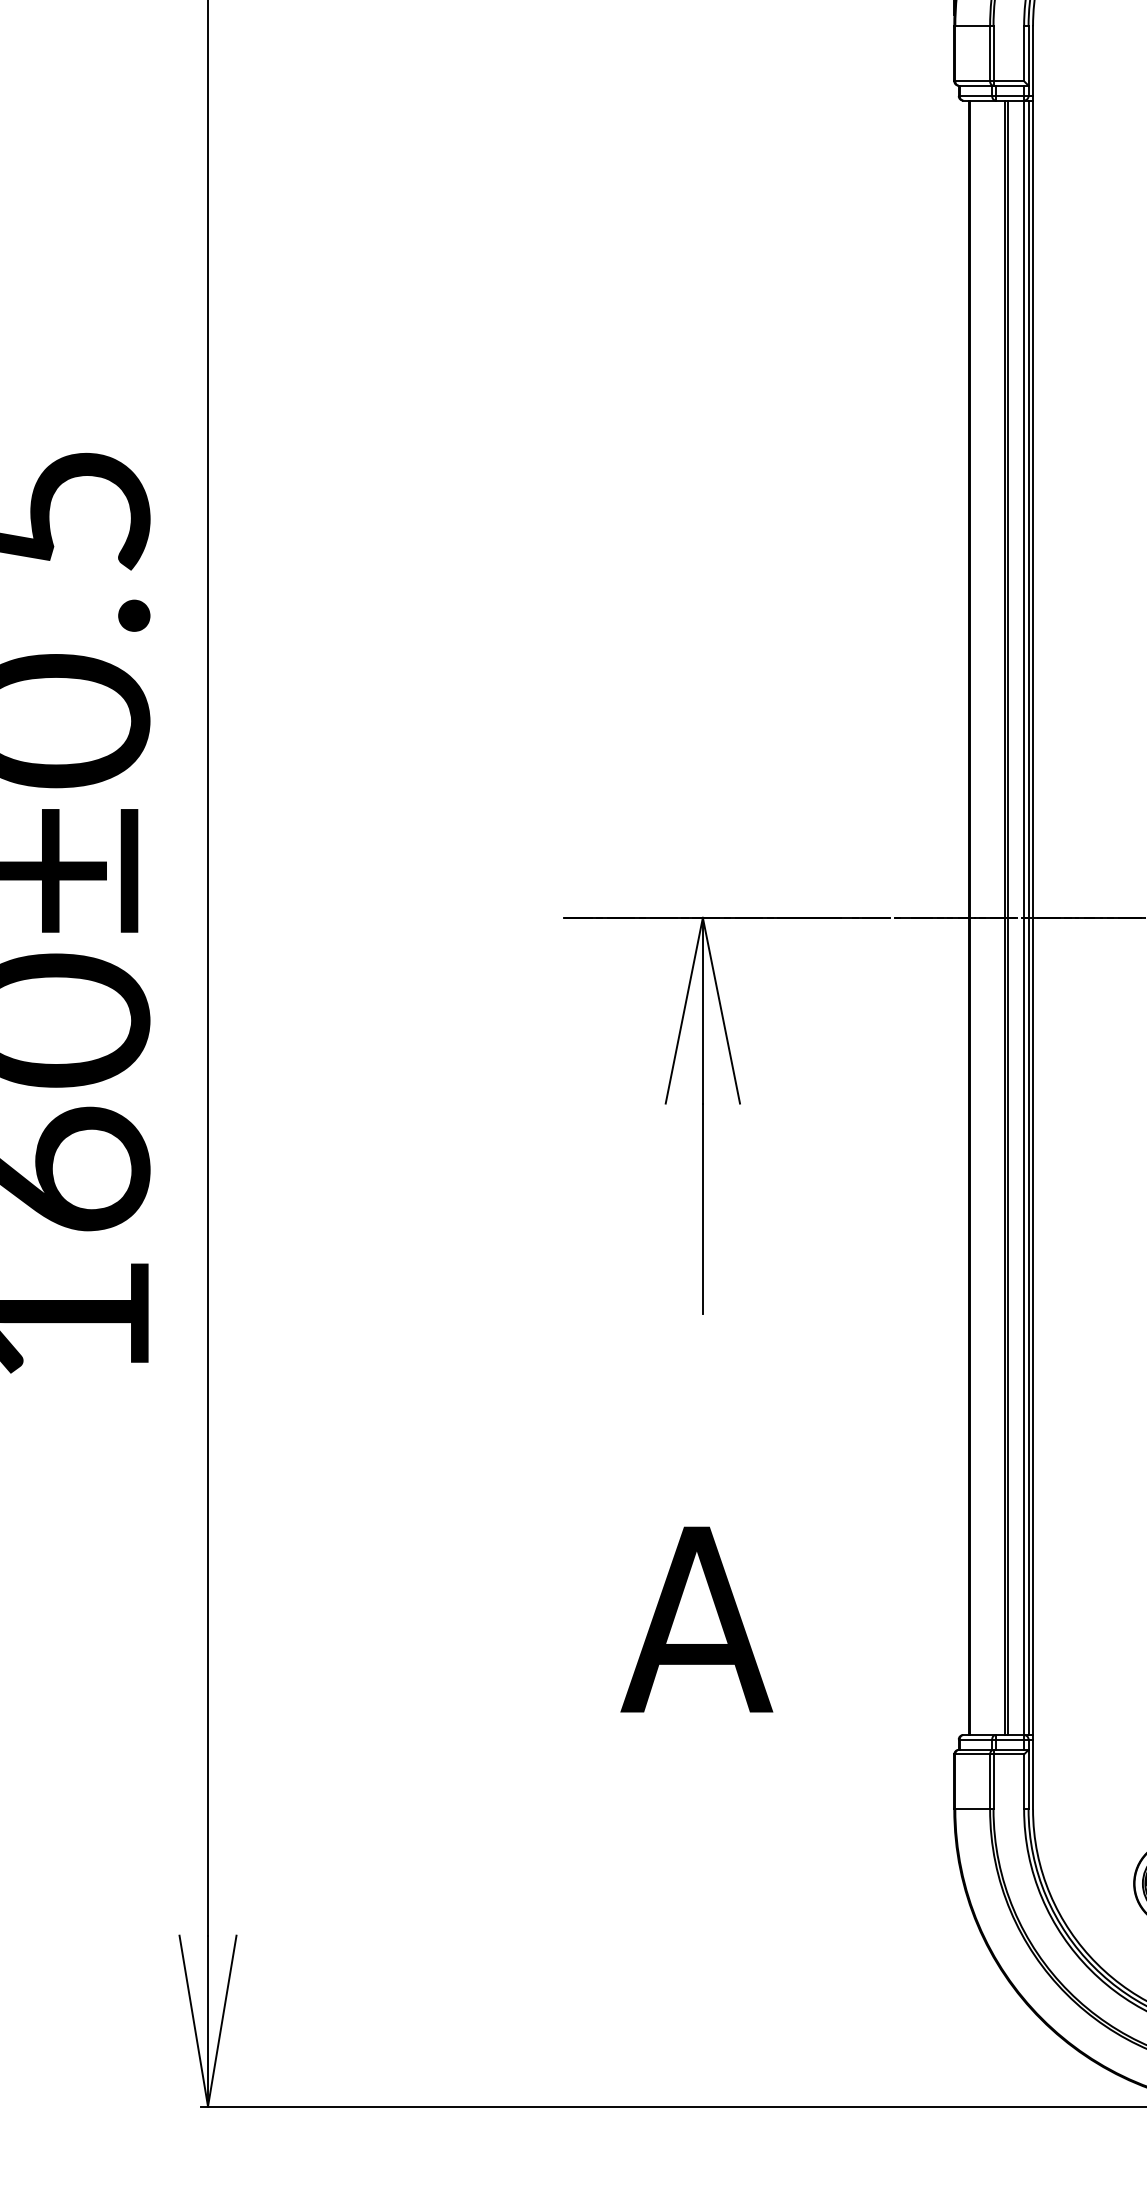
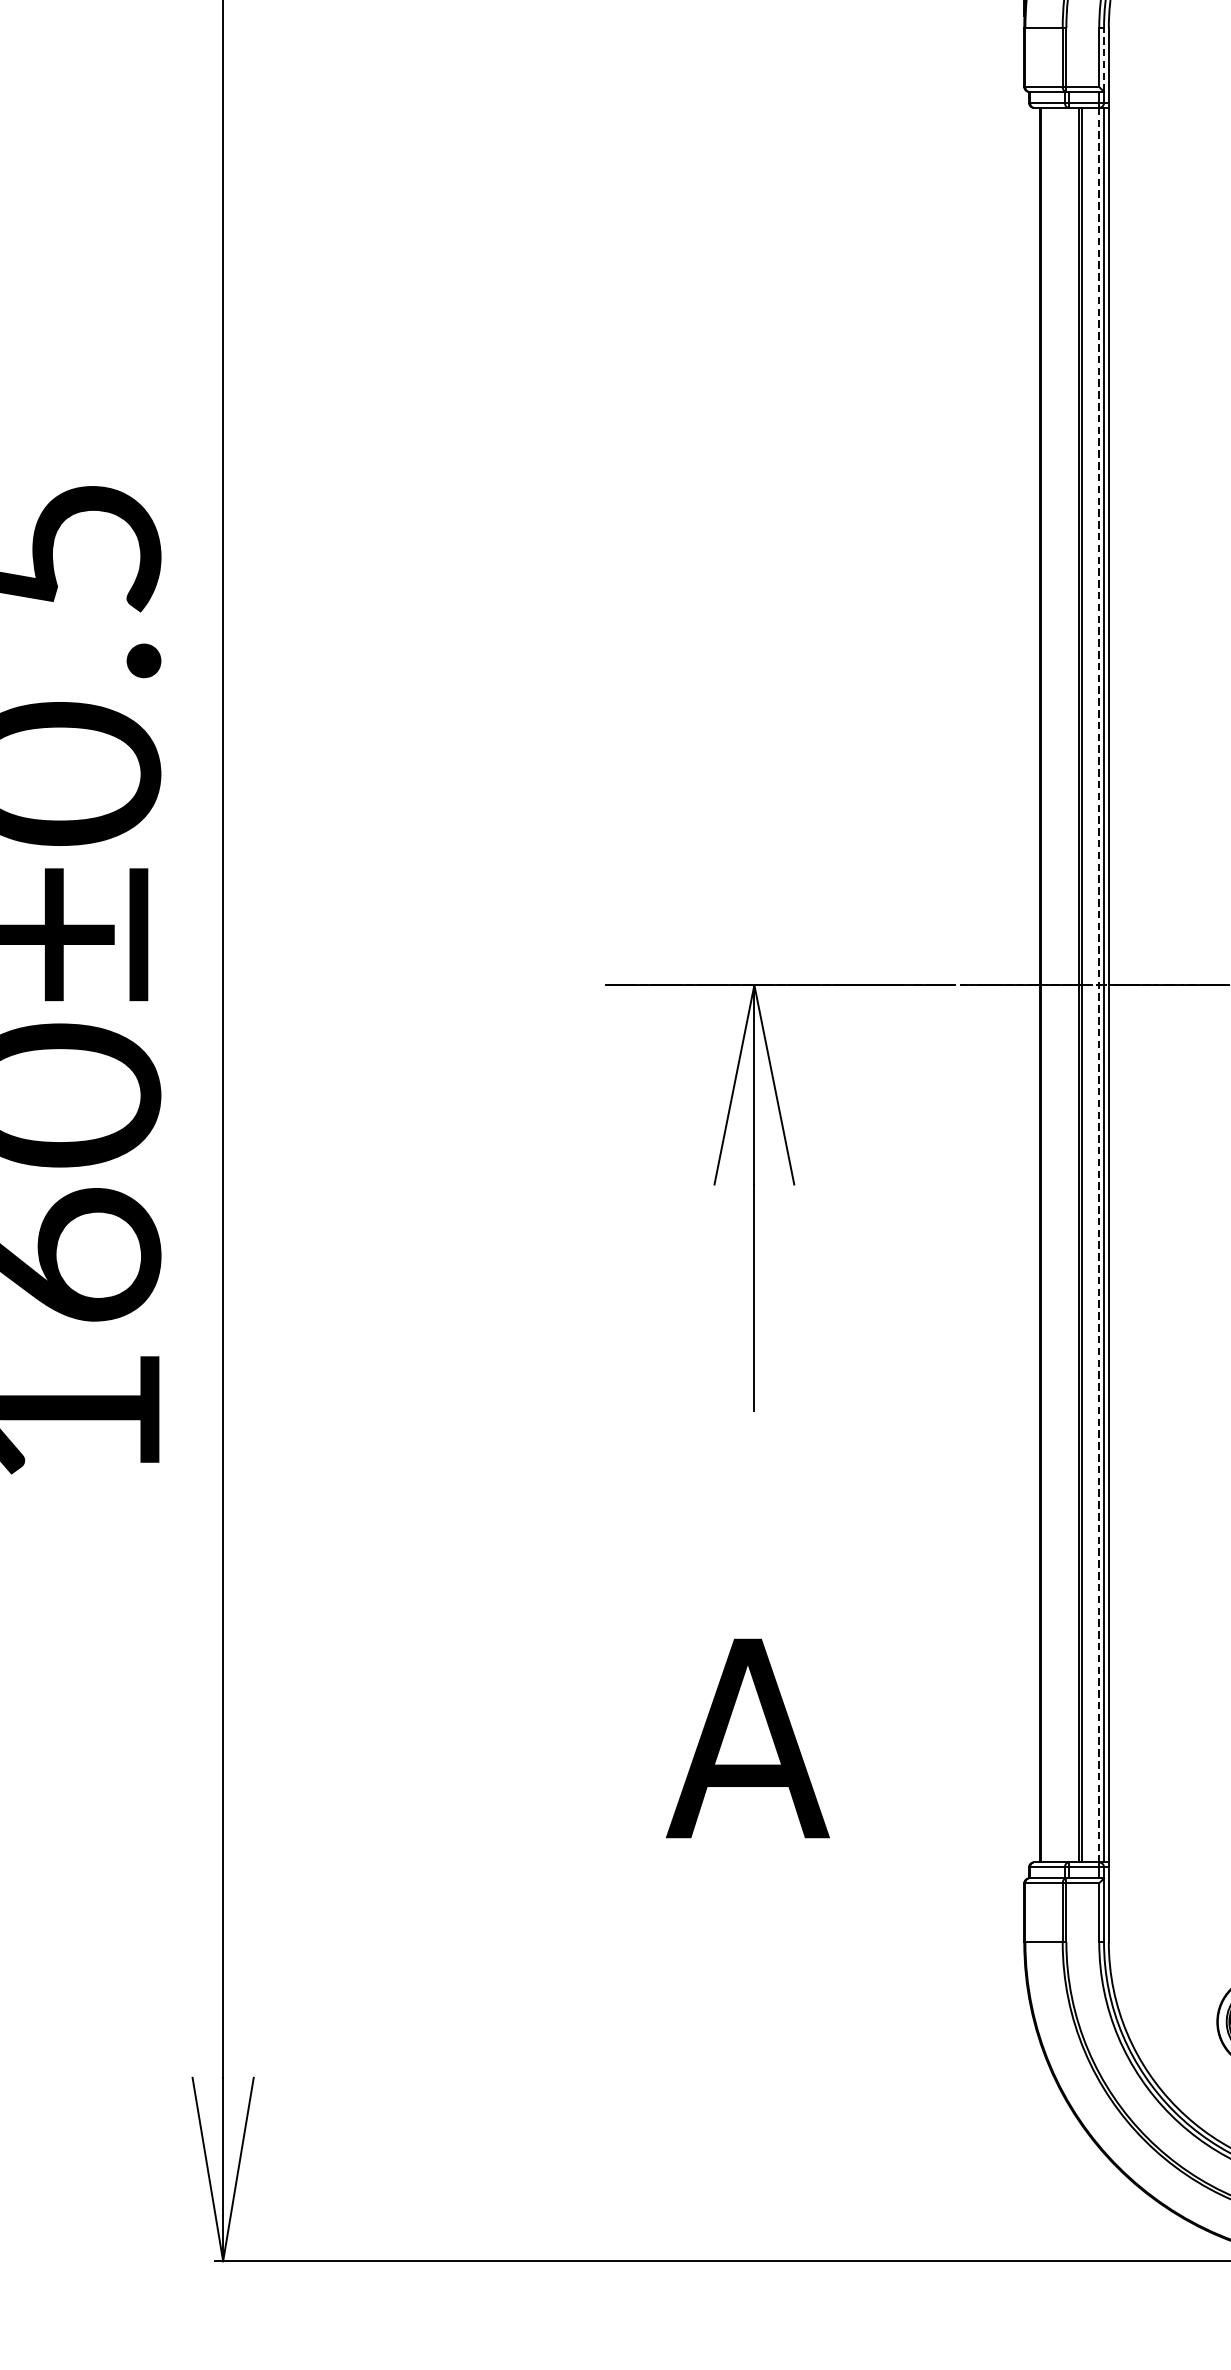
line: (1028, 56) -> (1103, 60), solid -> dashed
line: (1024, 918) -> (1099, 985), solid -> dashed

